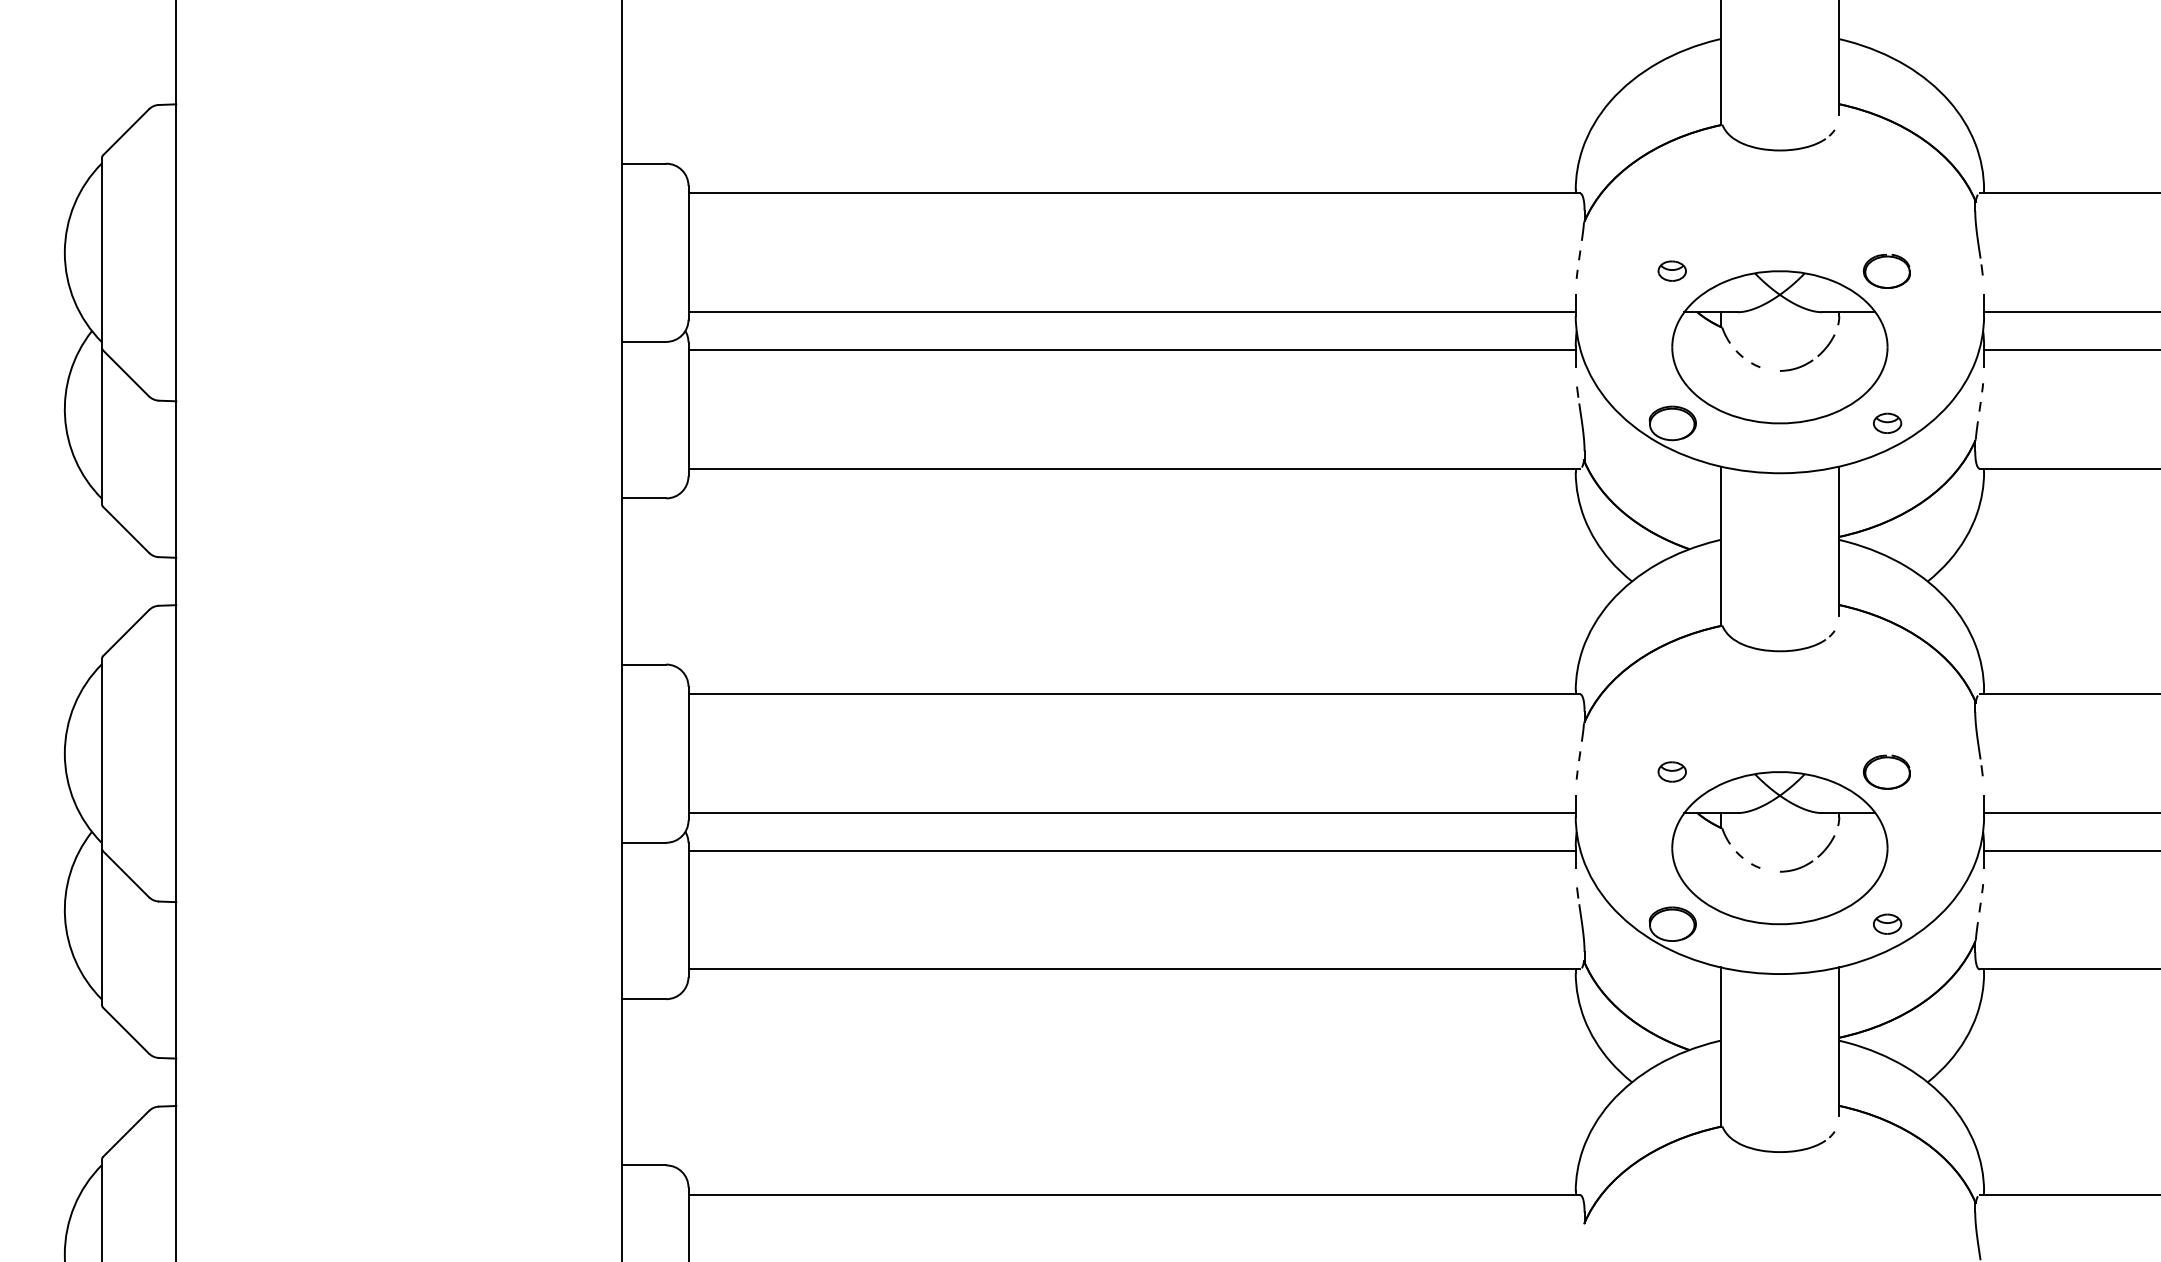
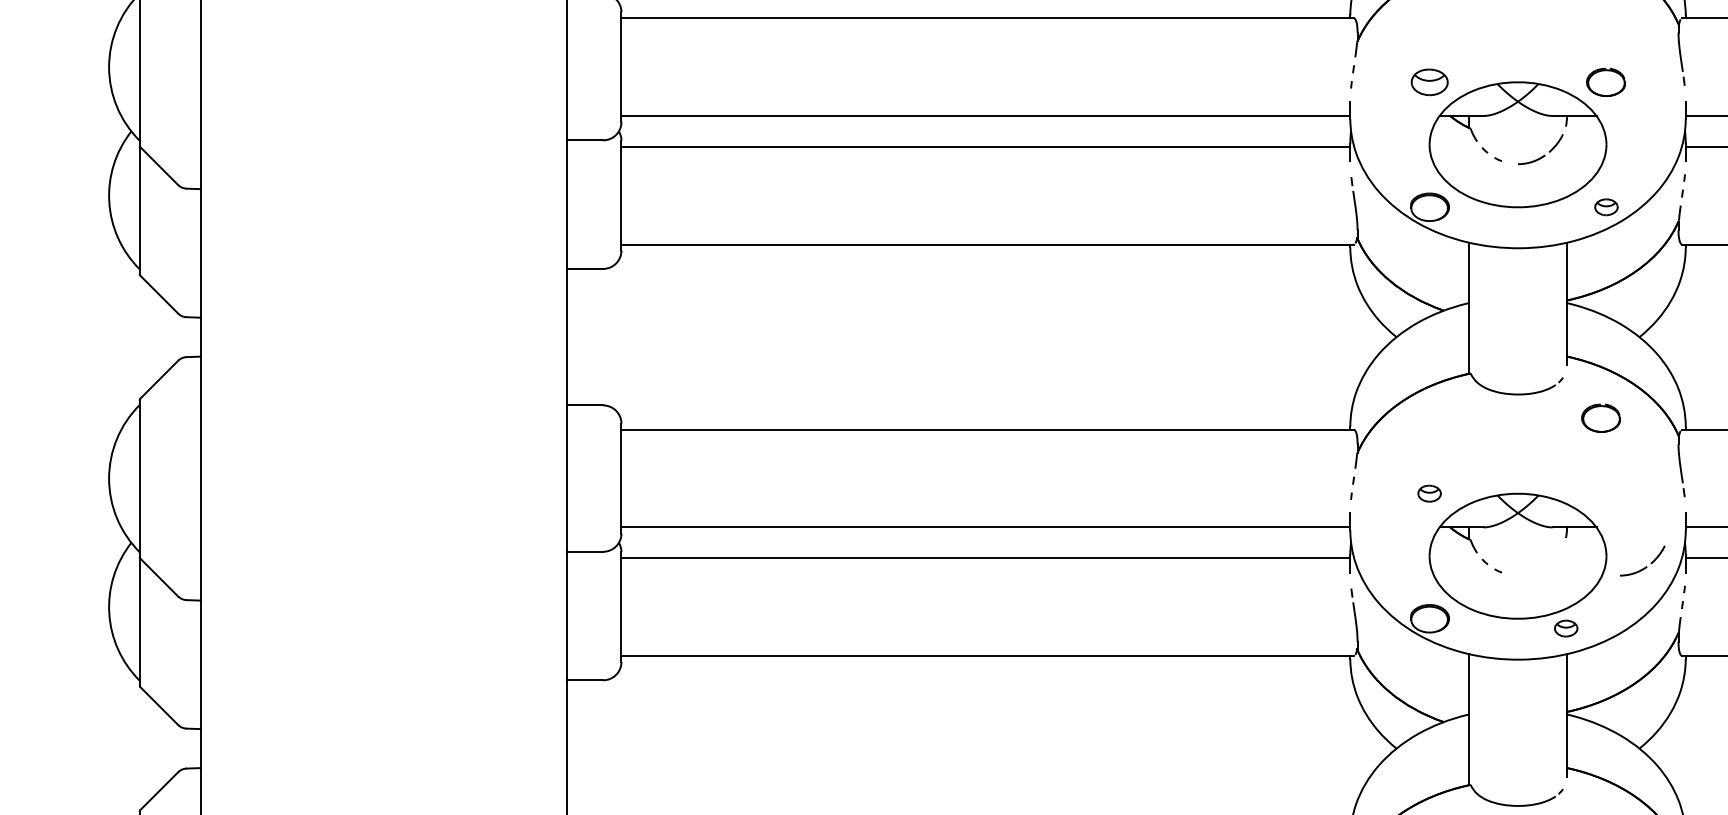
part: (1671, 270) -> (1428, 81), size x1.6
part: (1886, 771) -> (1600, 417), moved
part: (1811, 860) -> (1645, 566), moved
part: (1887, 923) -> (1566, 627), moved

